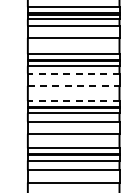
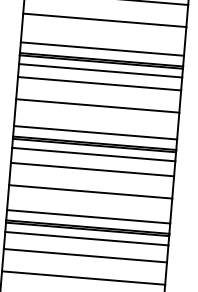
line: (73, 73) -> (99, 83), dashed -> solid
line: (73, 85) -> (97, 105), dashed -> solid
line: (73, 101) -> (95, 133), dashed -> solid

